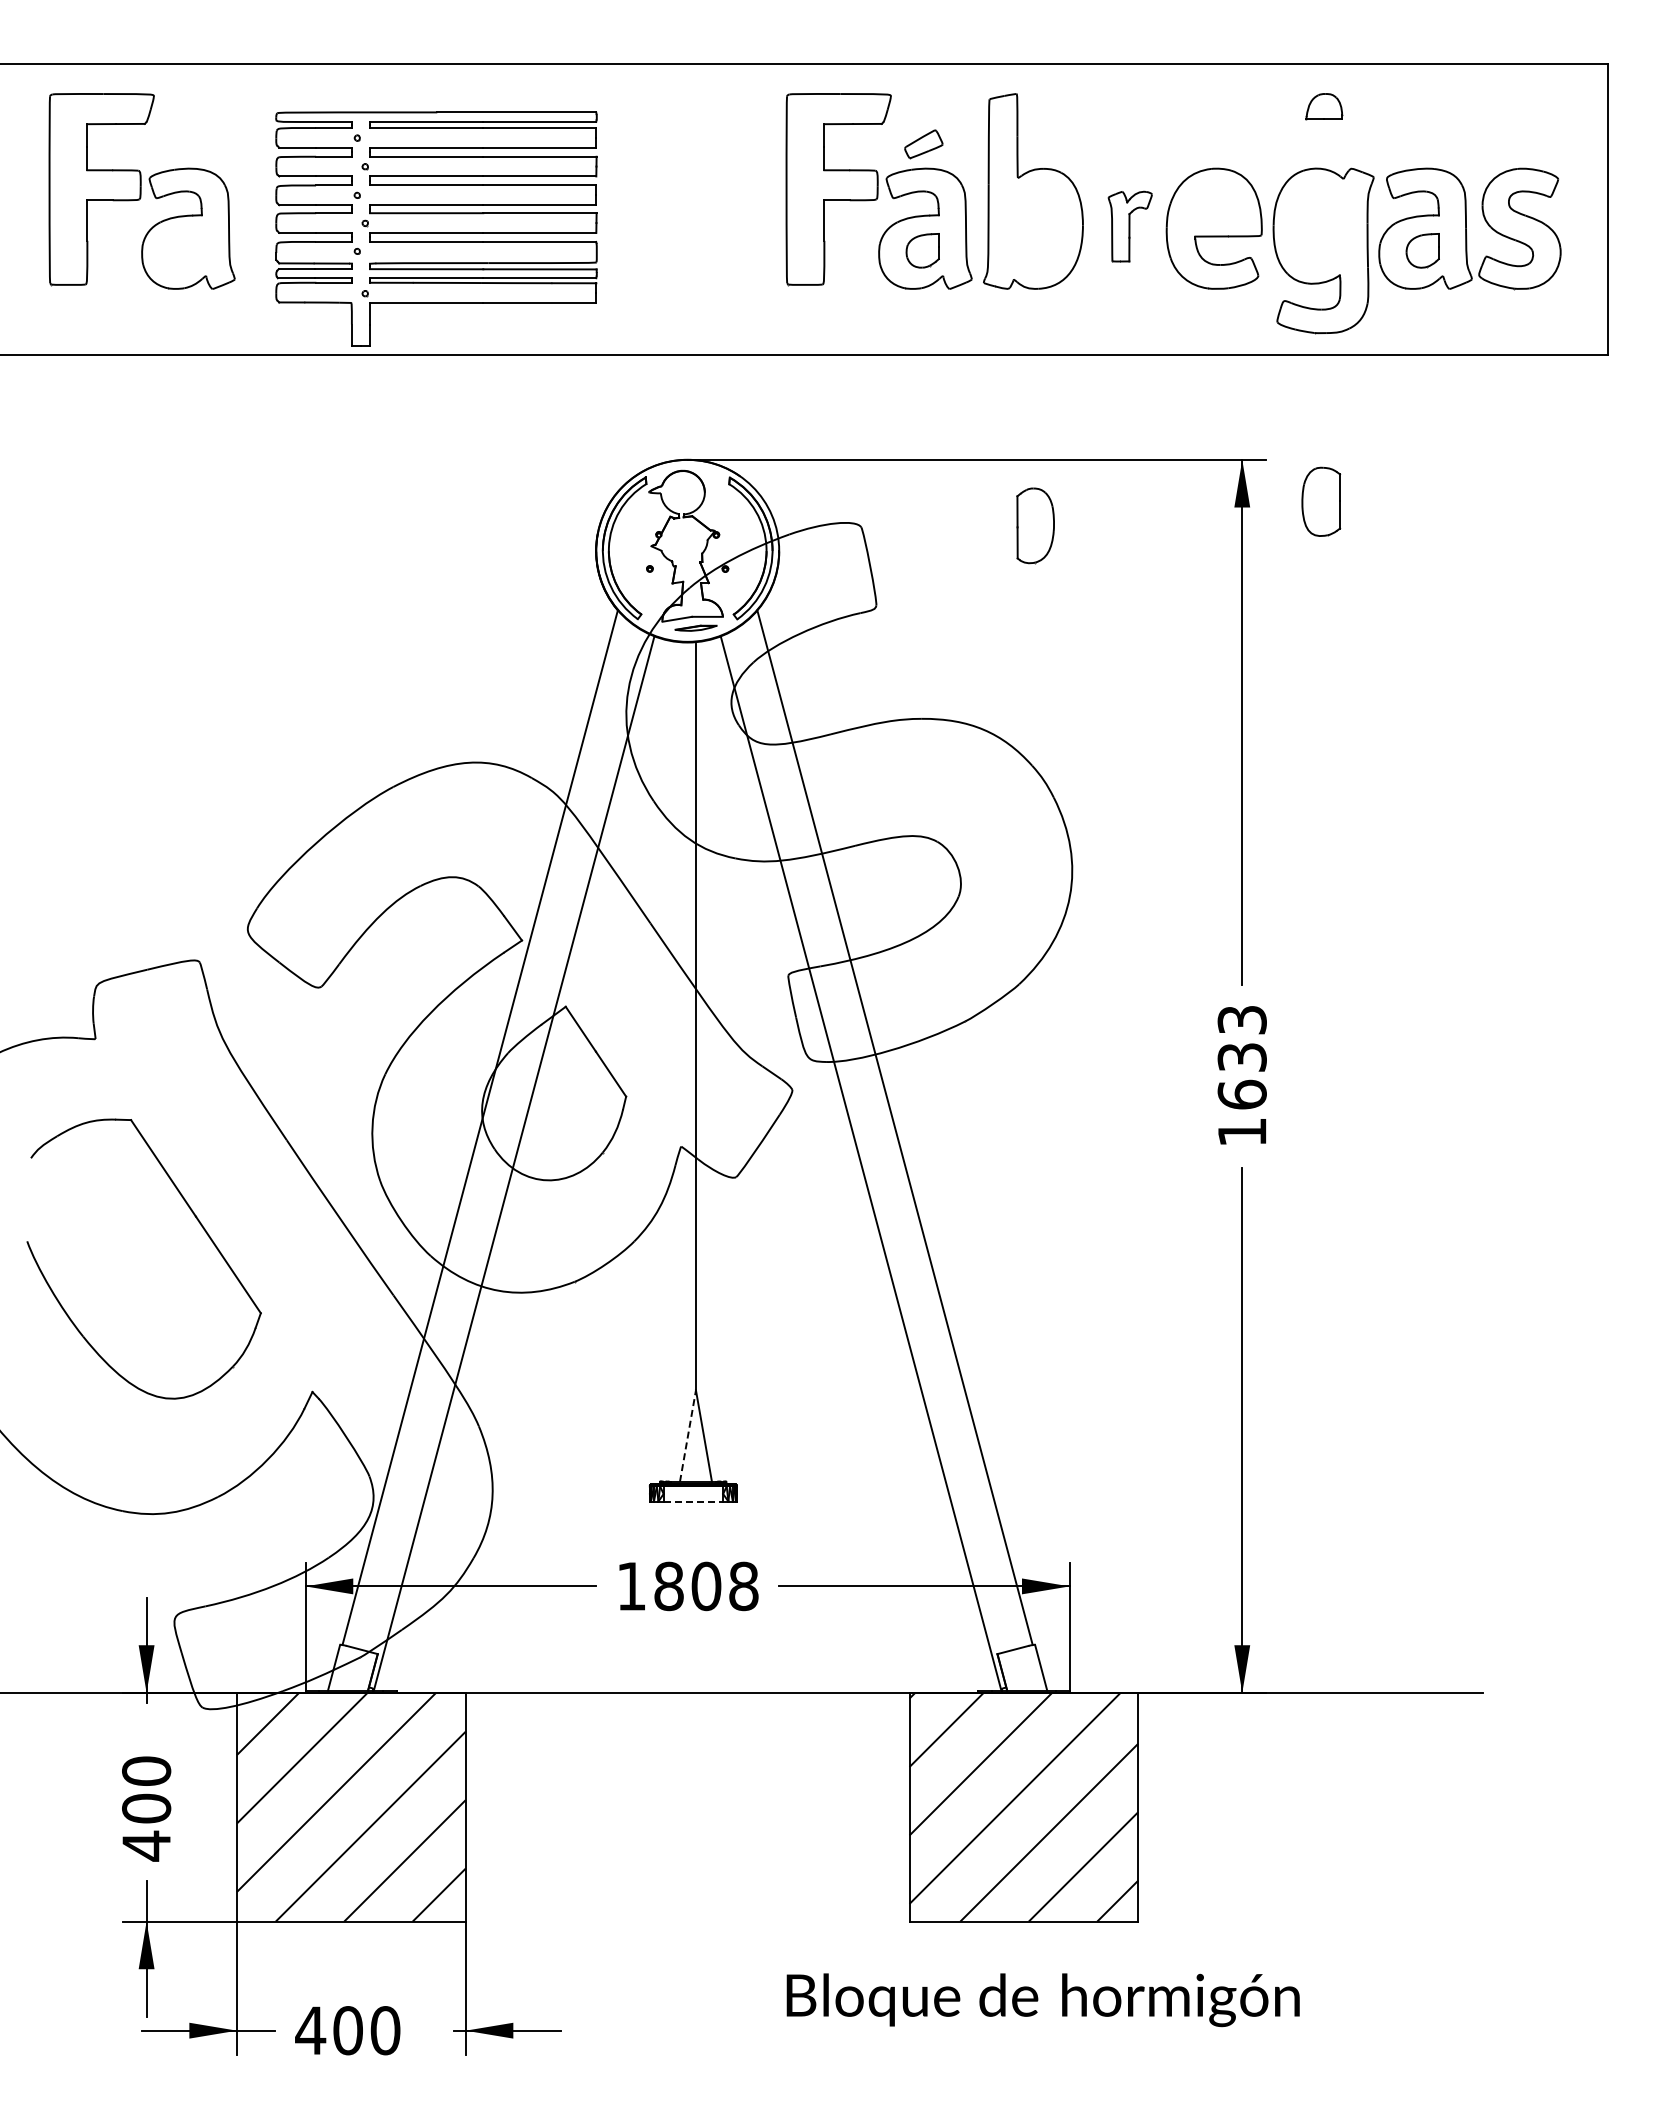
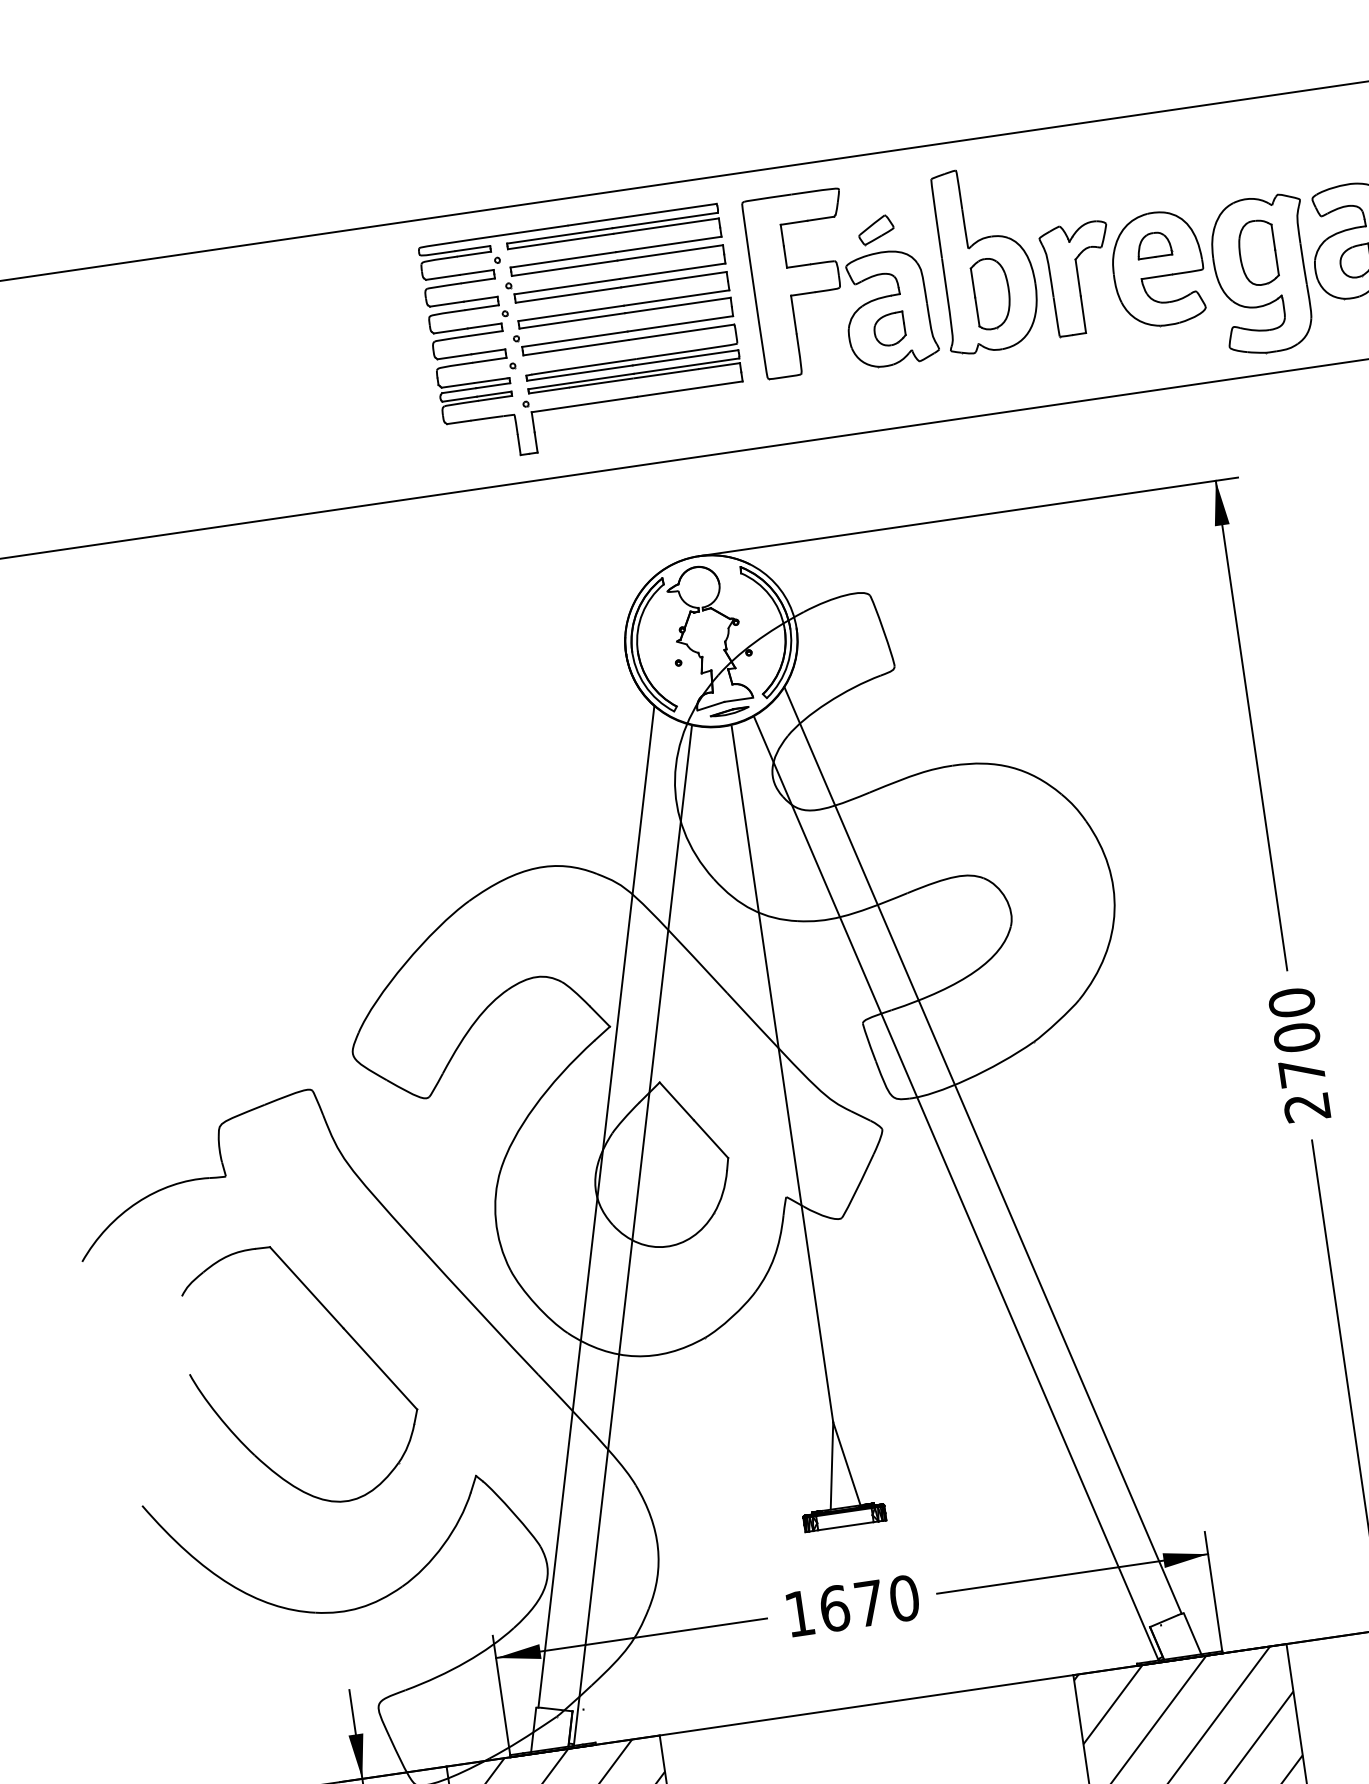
part: (1324, 106) -> (1154, 244), moved
part: (141, 191) -> (153, 380), removed
part: (1130, 226) -> (1079, 278), size x1.67
part: (436, 228) -> (583, 333), moved
part: (1321, 501) -> (1257, 252), moved
part: (1035, 525) -> (991, 293), moved
text: (1241, 1075) -> (1298, 1054), 1633 -> 2700
line: (688, 1435) -> (832, 1465), dashed -> solid
line: (693, 1501) -> (846, 1526), dashed -> solid
text: (706, 1586) -> (869, 1603), 1808 -> 1670

